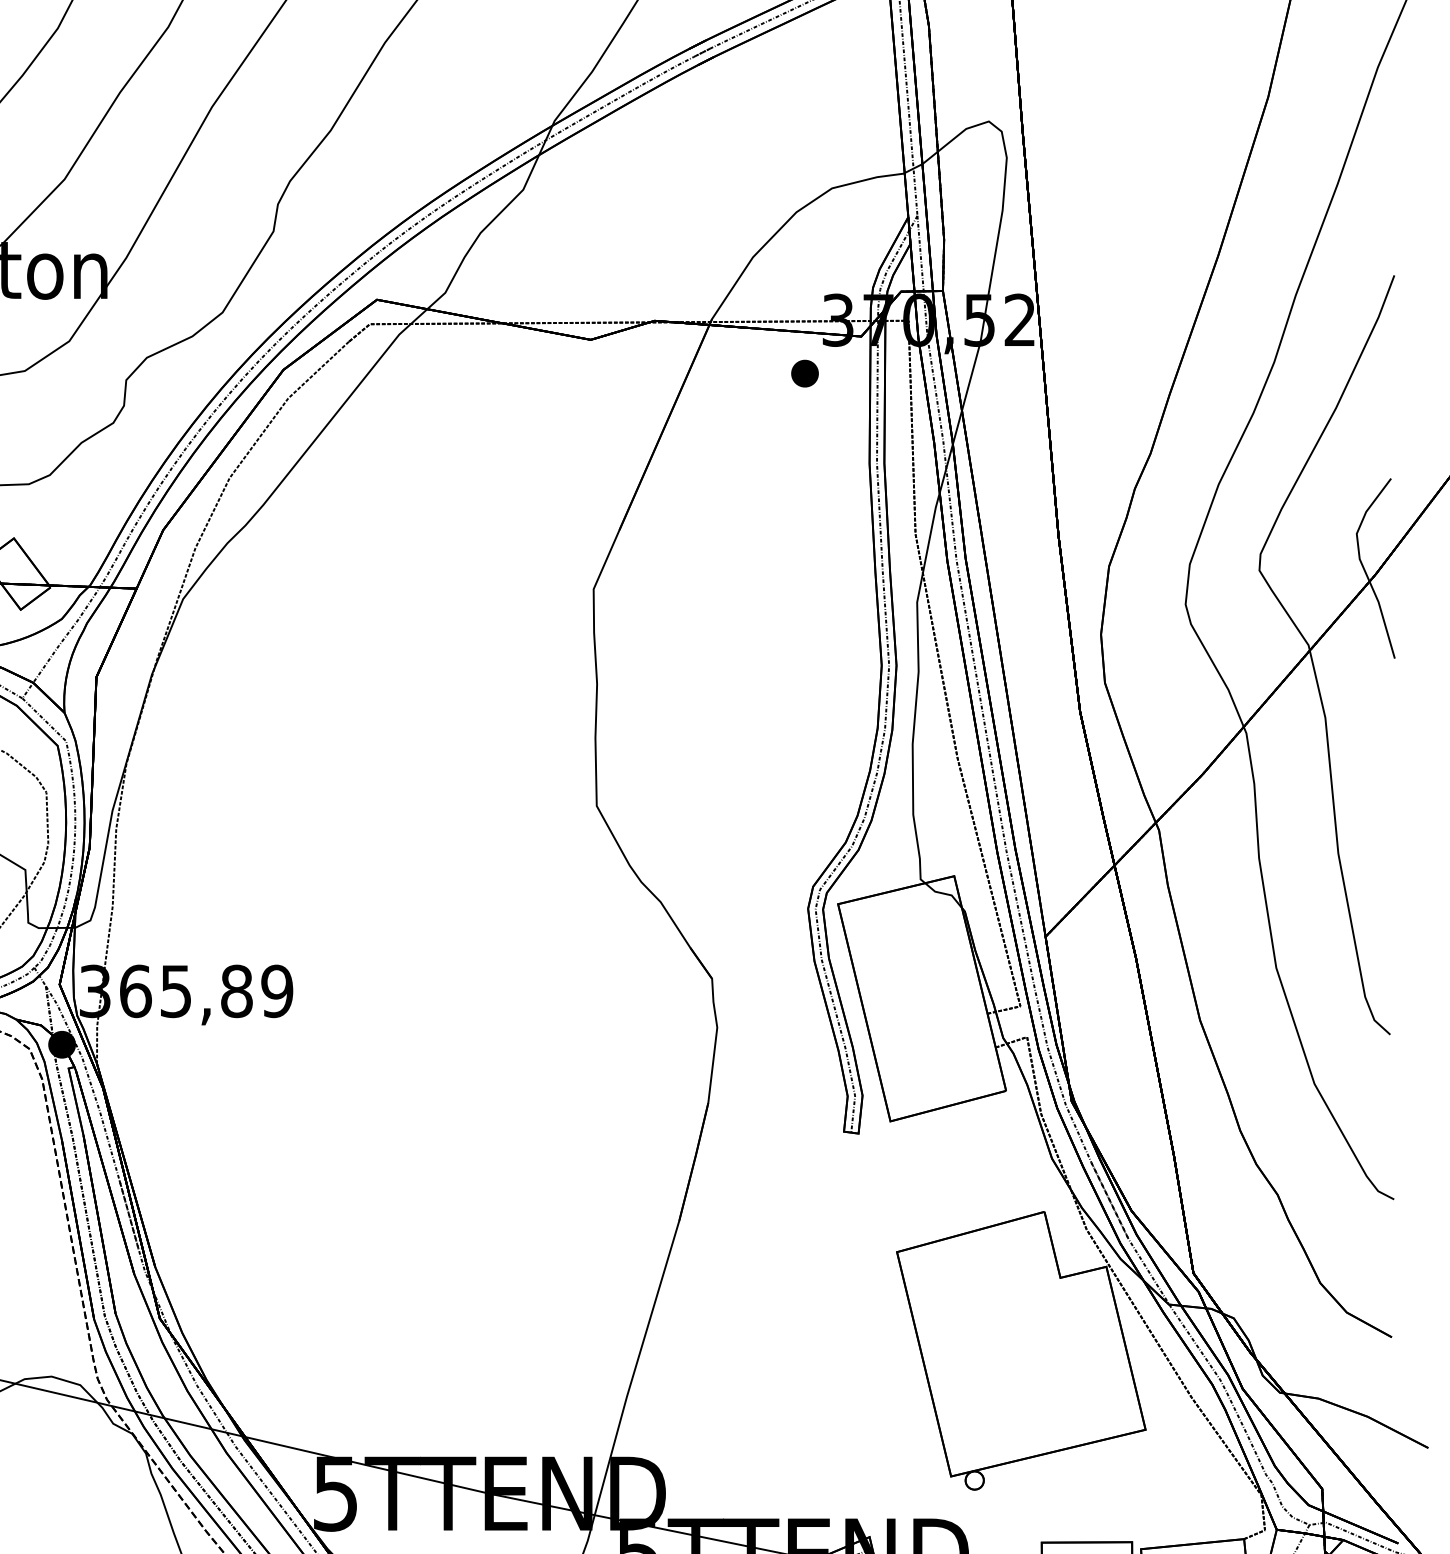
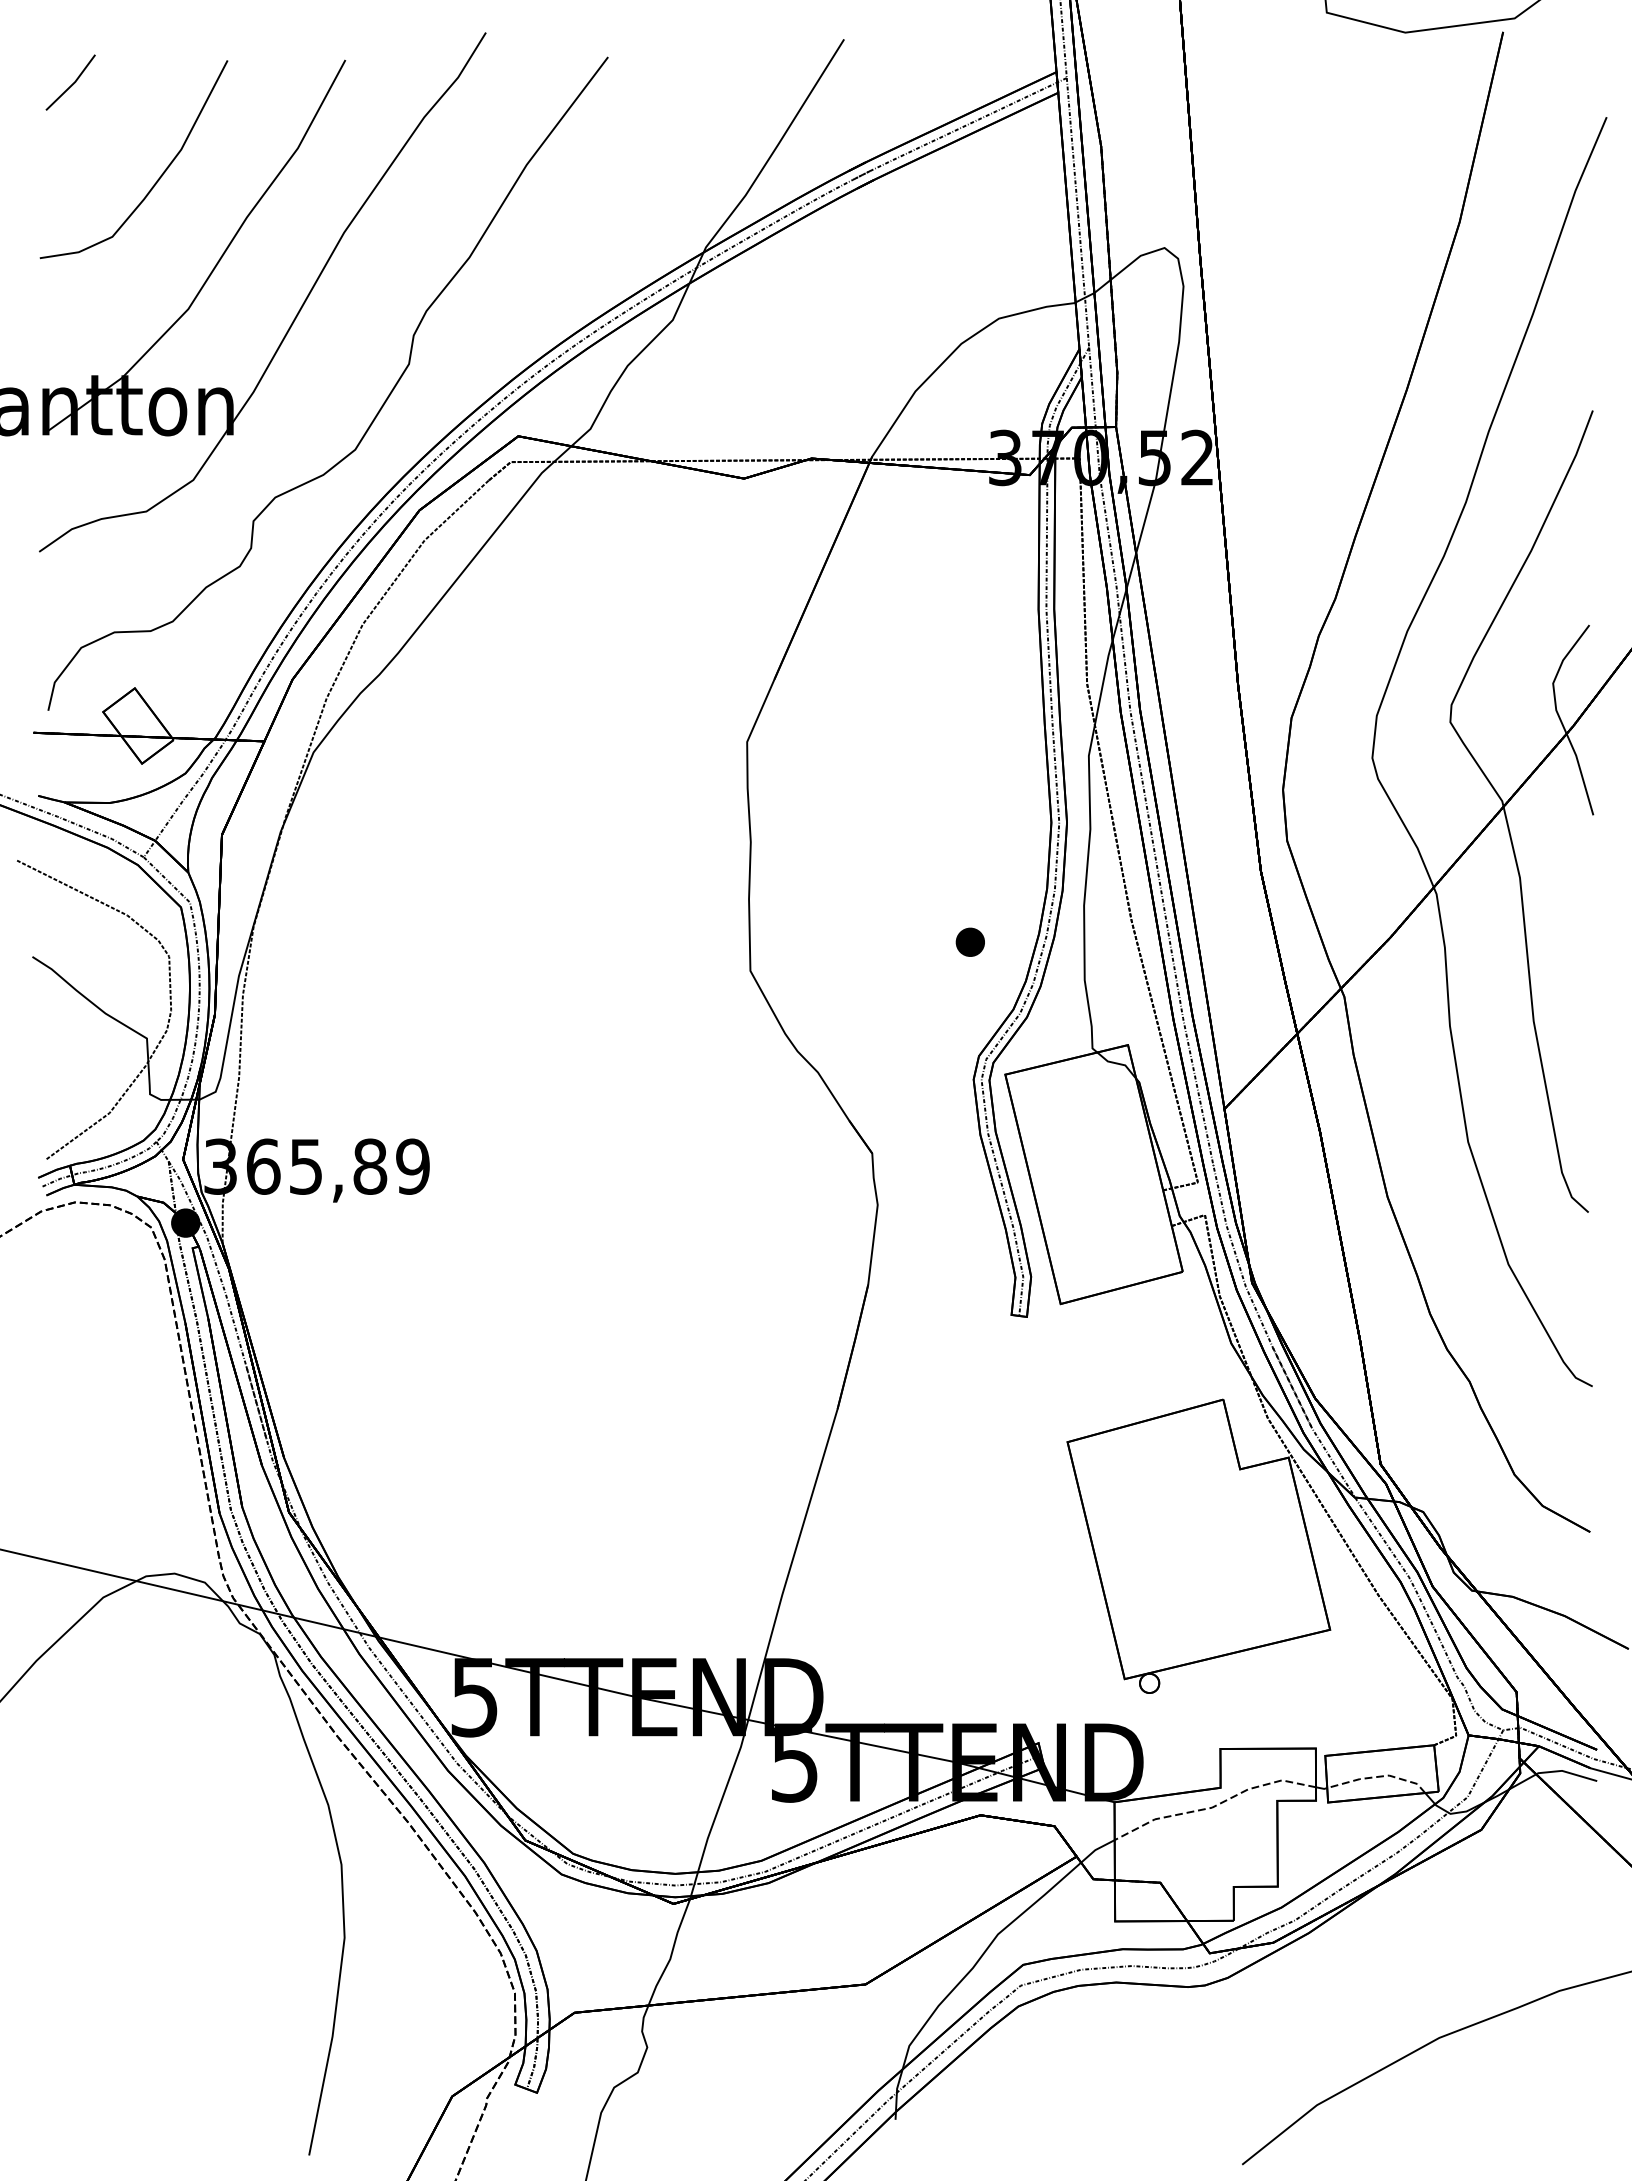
part: (804, 372) -> (969, 941), moved

